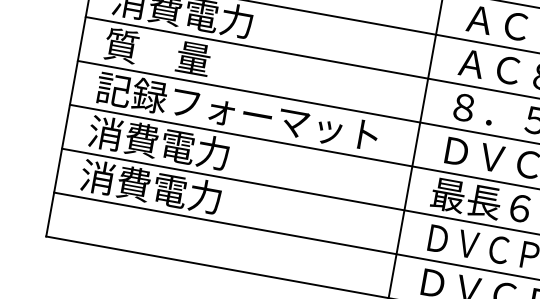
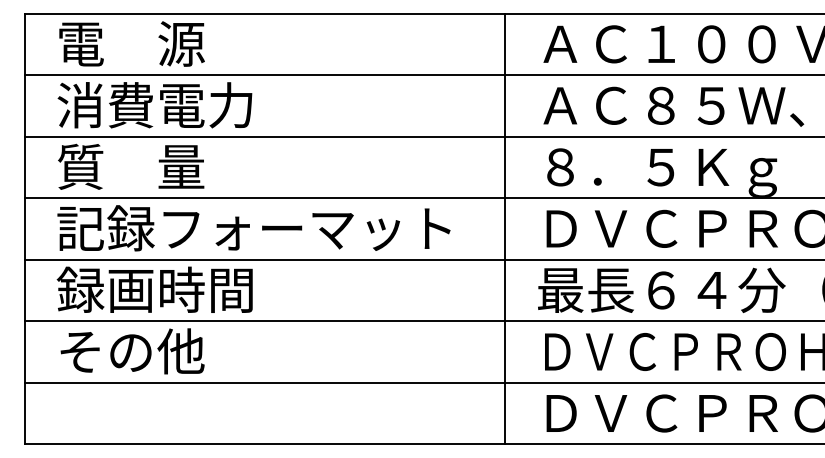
text: (158, 142) -> (154, 289), 消費電力 -> 録画時間
text: (150, 186) -> (154, 351), 消費電力 -> その他

